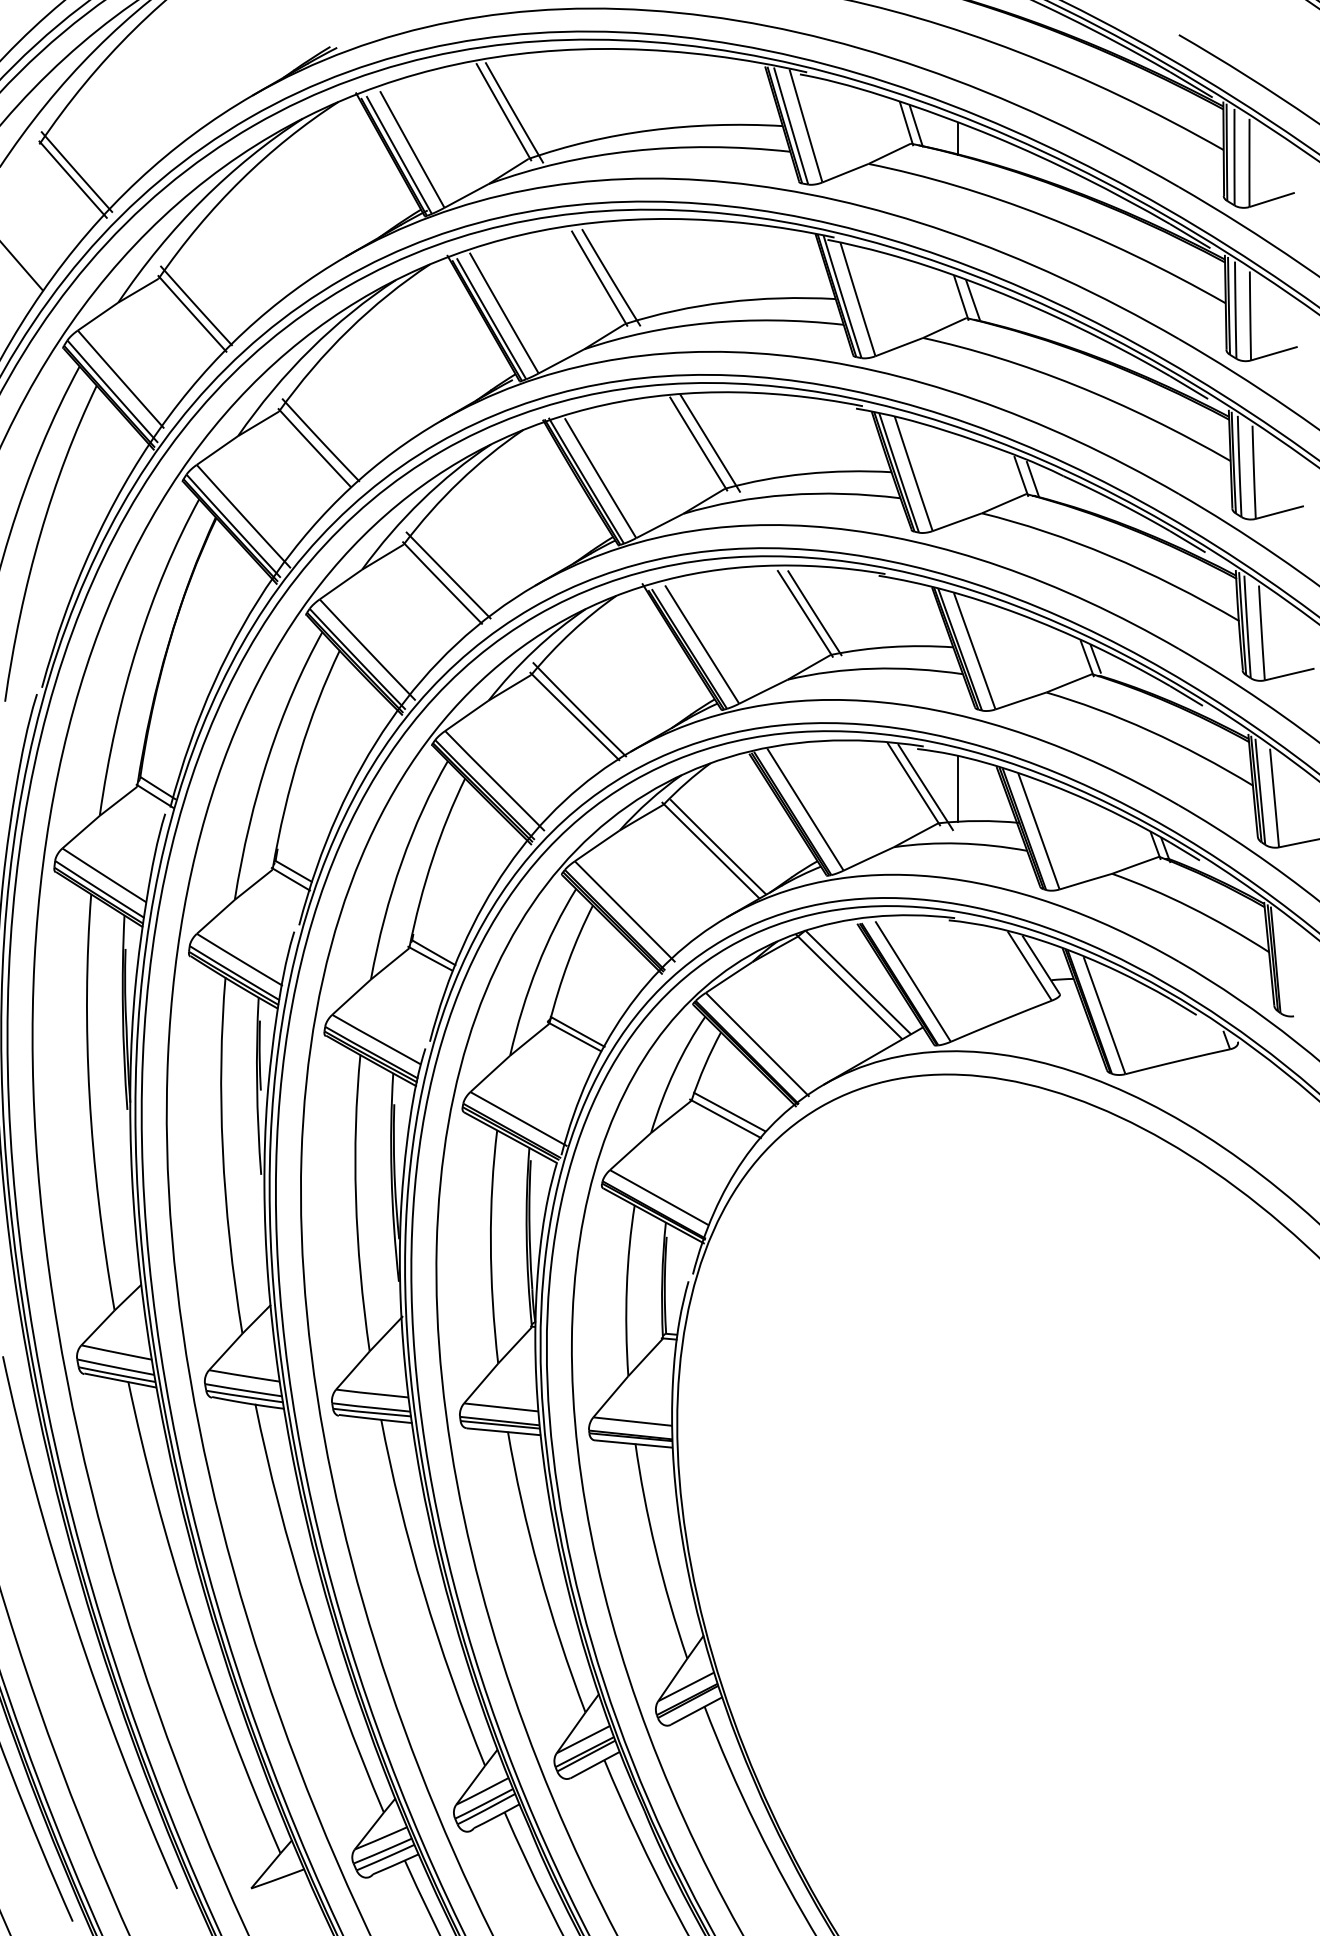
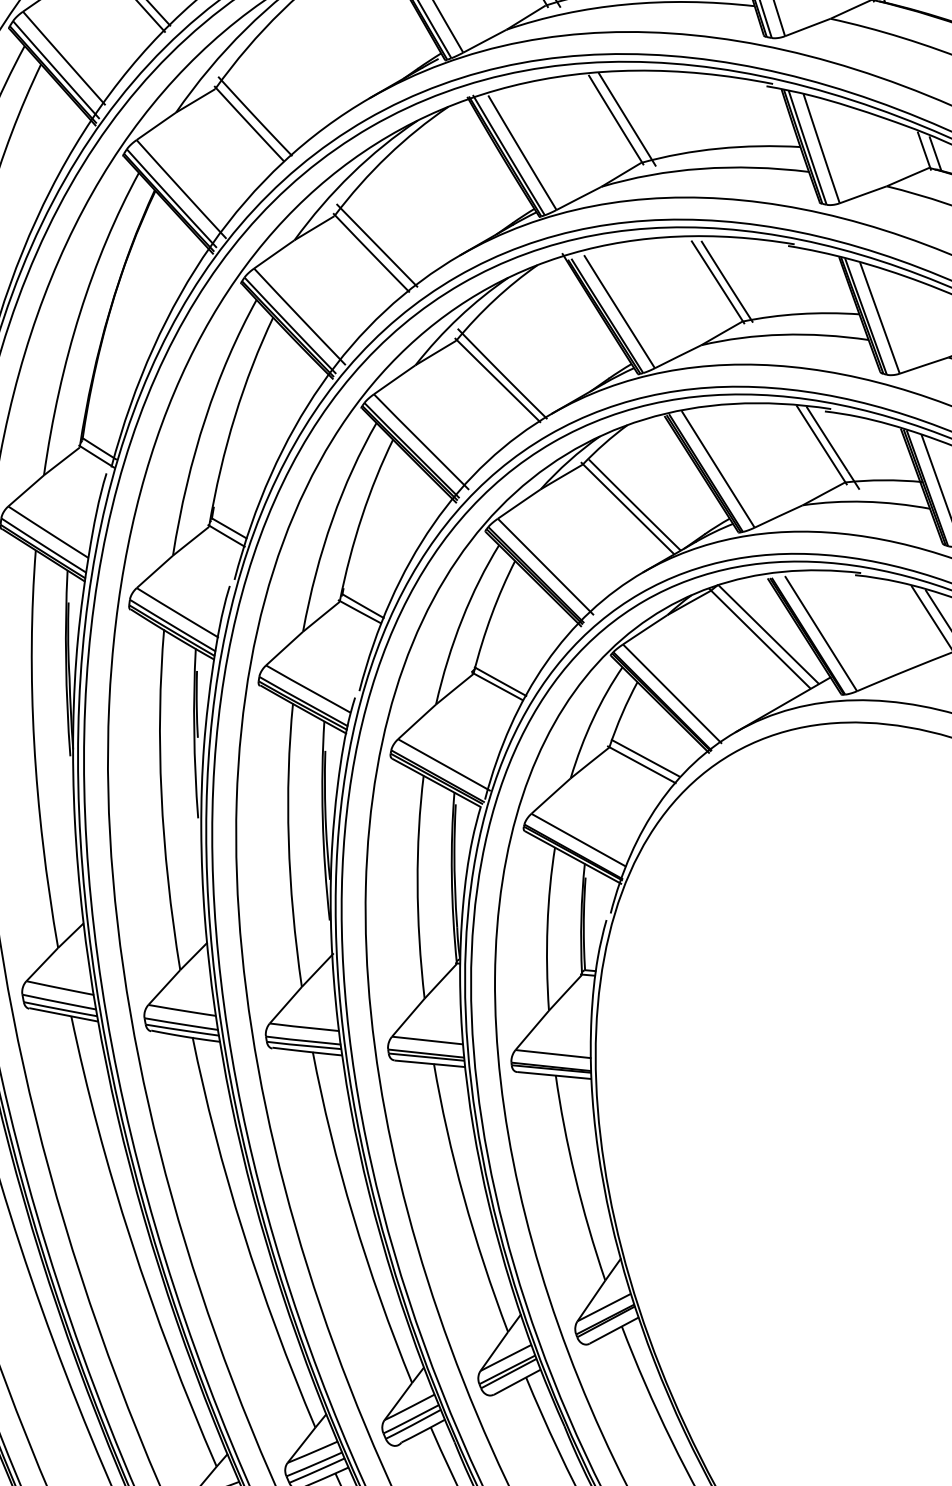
line: (958, 788) -> (864, 449), removed

